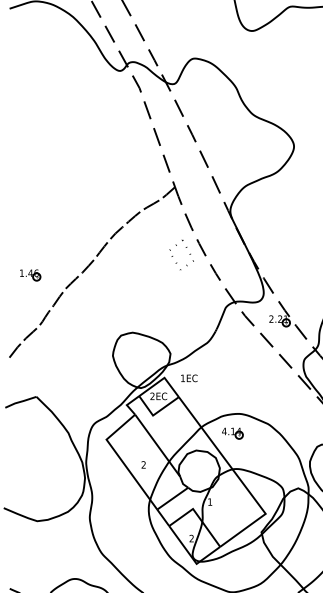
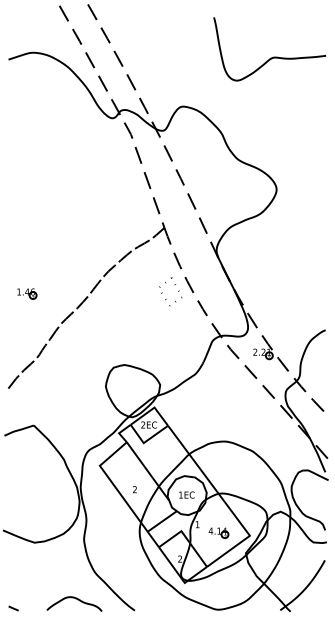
part: (30, 274) -> (27, 293), moved
text: (188, 377) -> (186, 494), moved
part: (232, 432) -> (218, 532), moved

